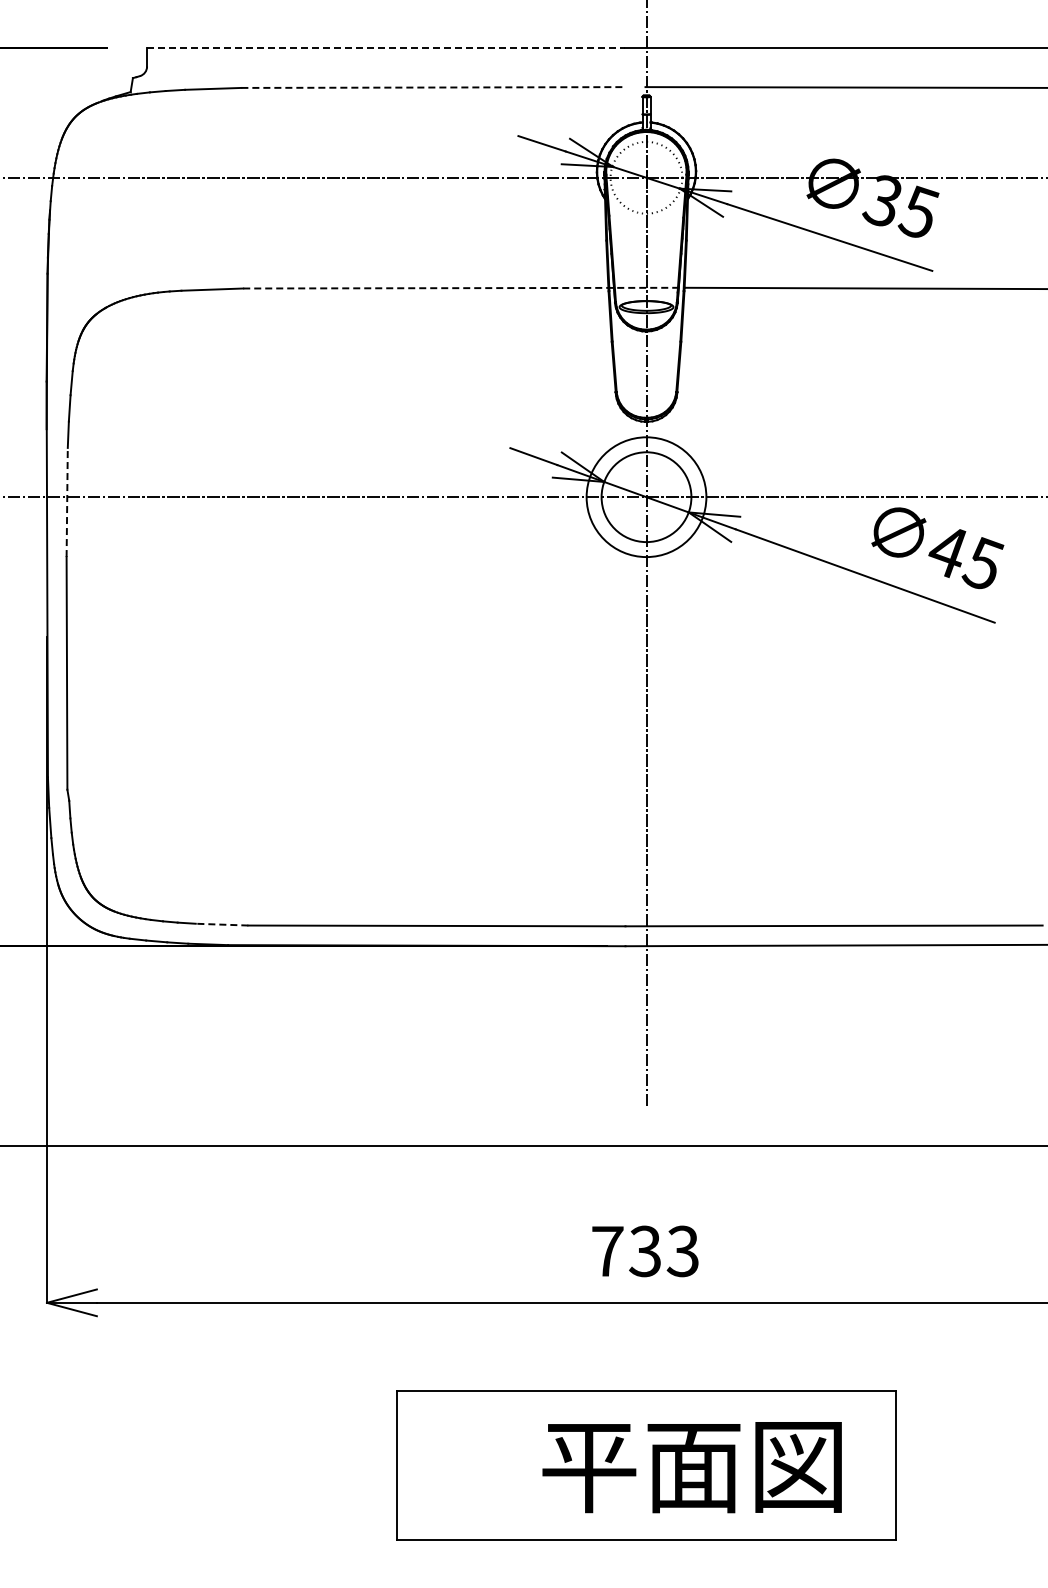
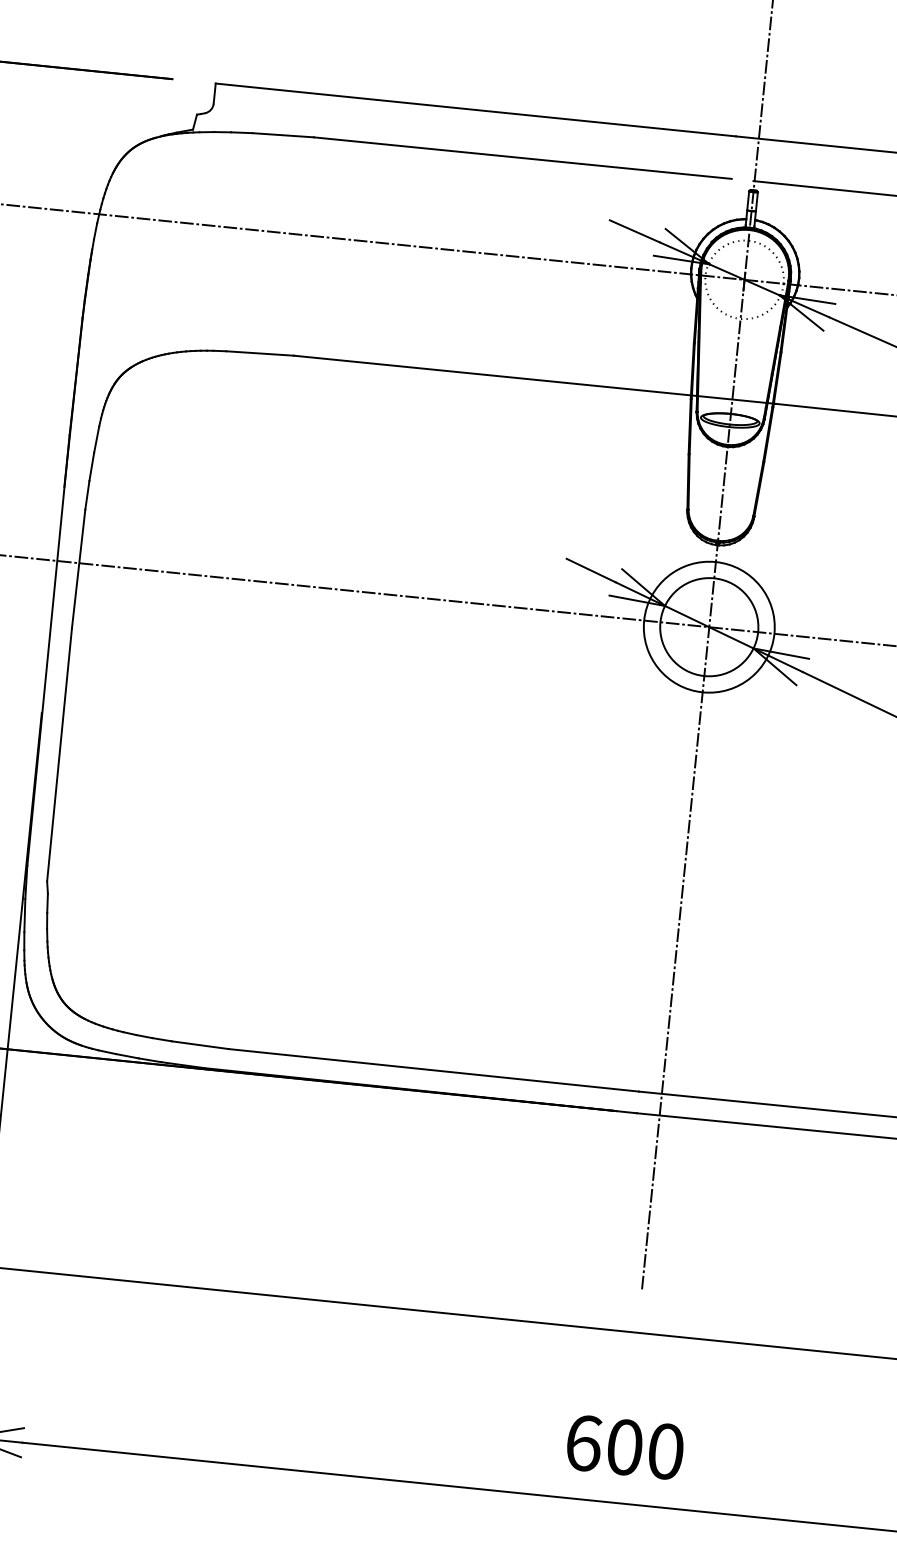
line: (386, 48) -> (476, 110), dashed -> solid
line: (433, 87) -> (522, 158), dashed -> solid
line: (465, 288) -> (535, 380), dashed -> solid
line: (67, 502) -> (78, 569), dashed -> solid
line: (221, 924) -> (199, 1044), dashed -> solid
text: (645, 1251) -> (624, 1447), 733 -> 600

